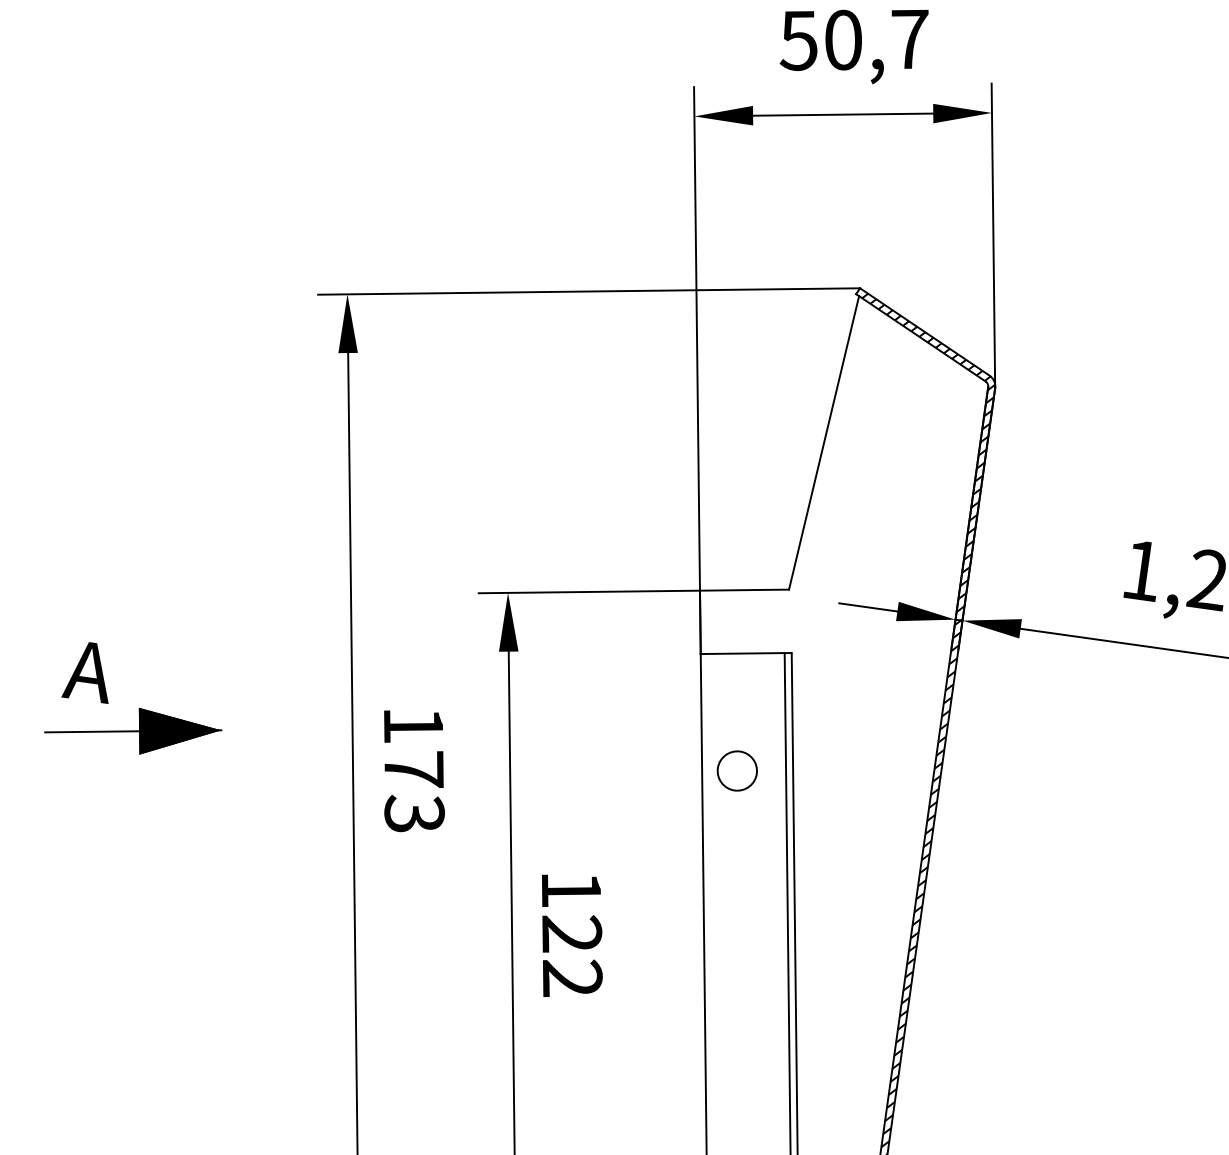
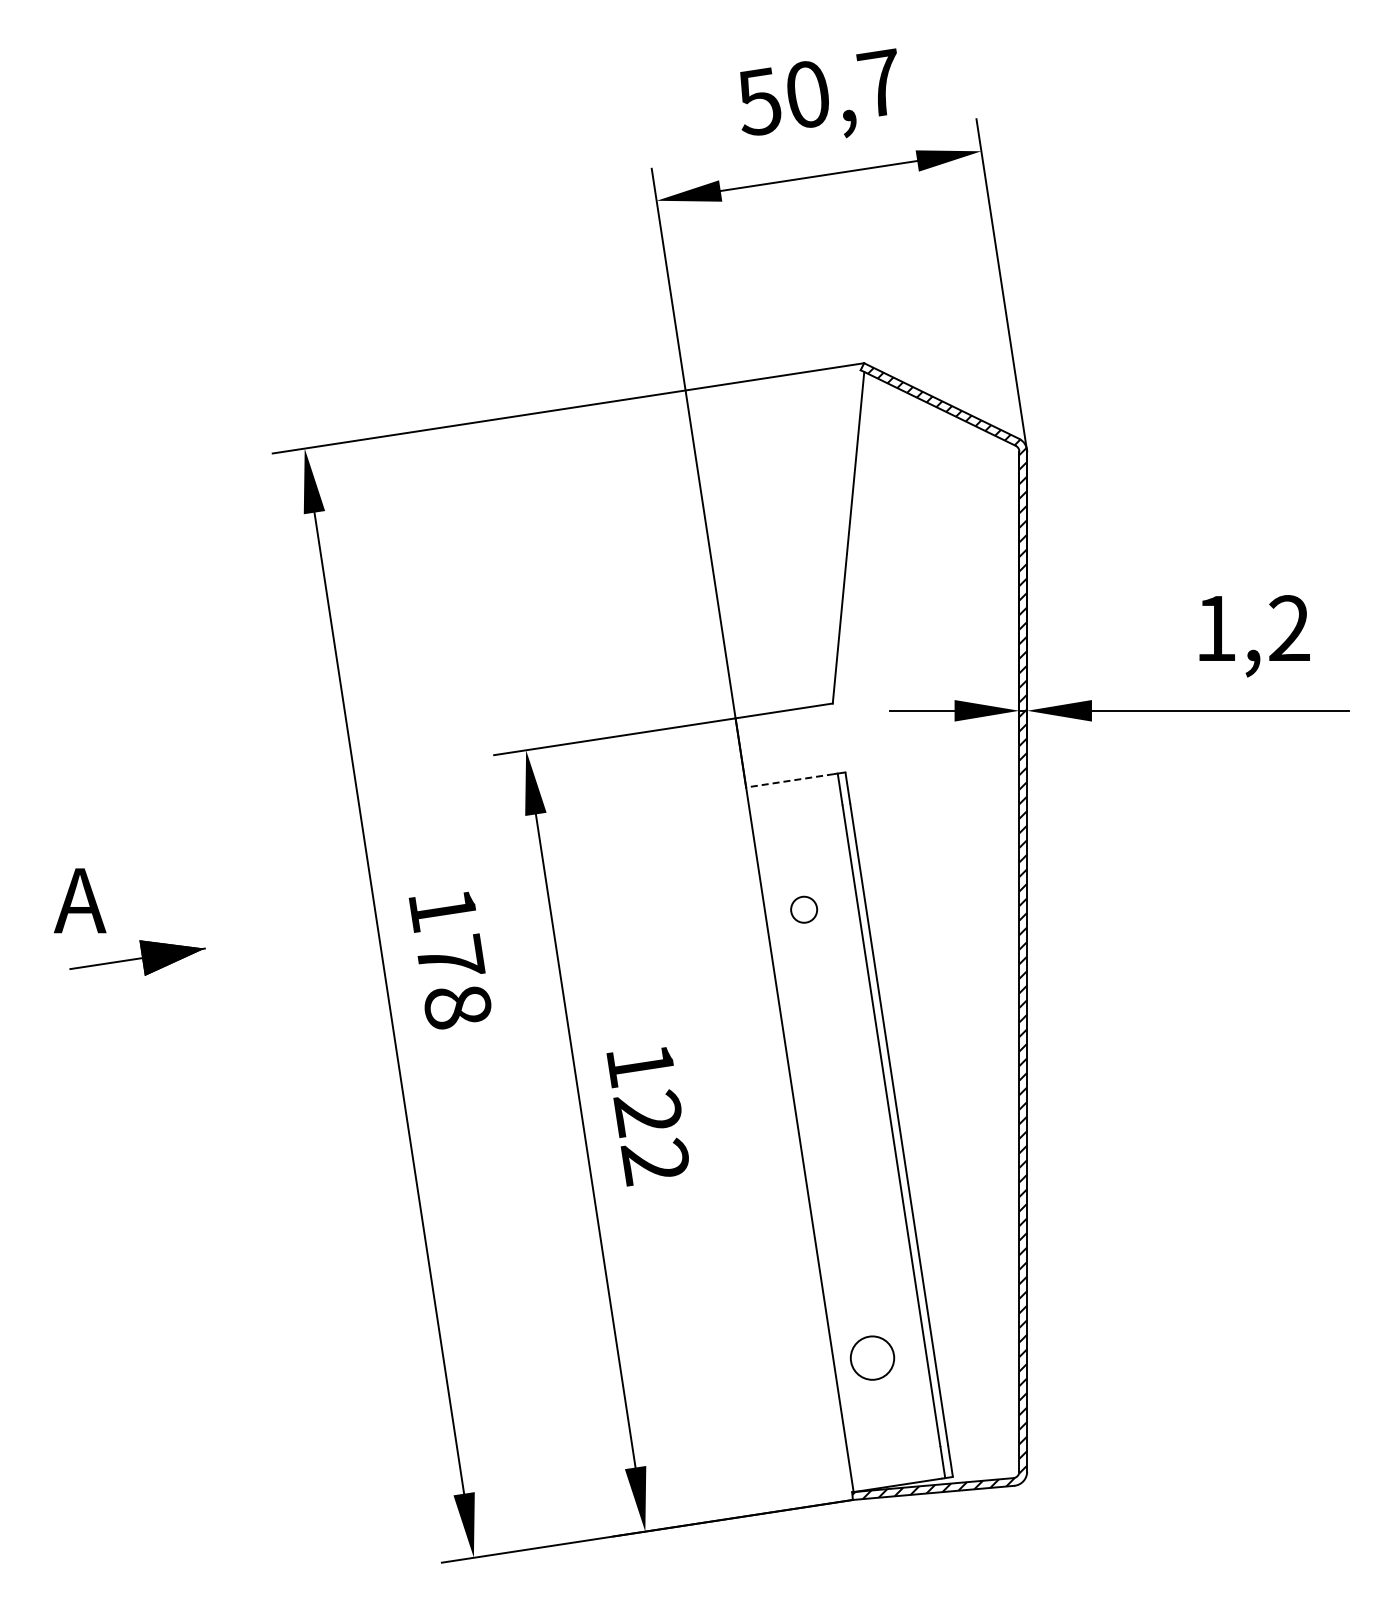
line: (740, 653) -> (789, 780), solid -> dashed
part: (133, 729) -> (137, 957), size x0.7
circle: (736, 770) -> (803, 909), size x0.6
text: (414, 814) -> (457, 1006), 173 -> 178

